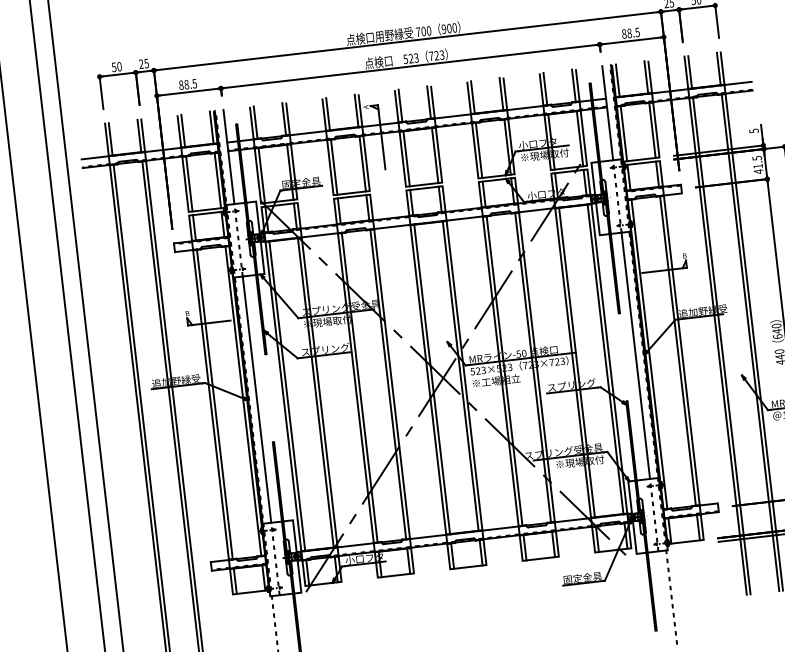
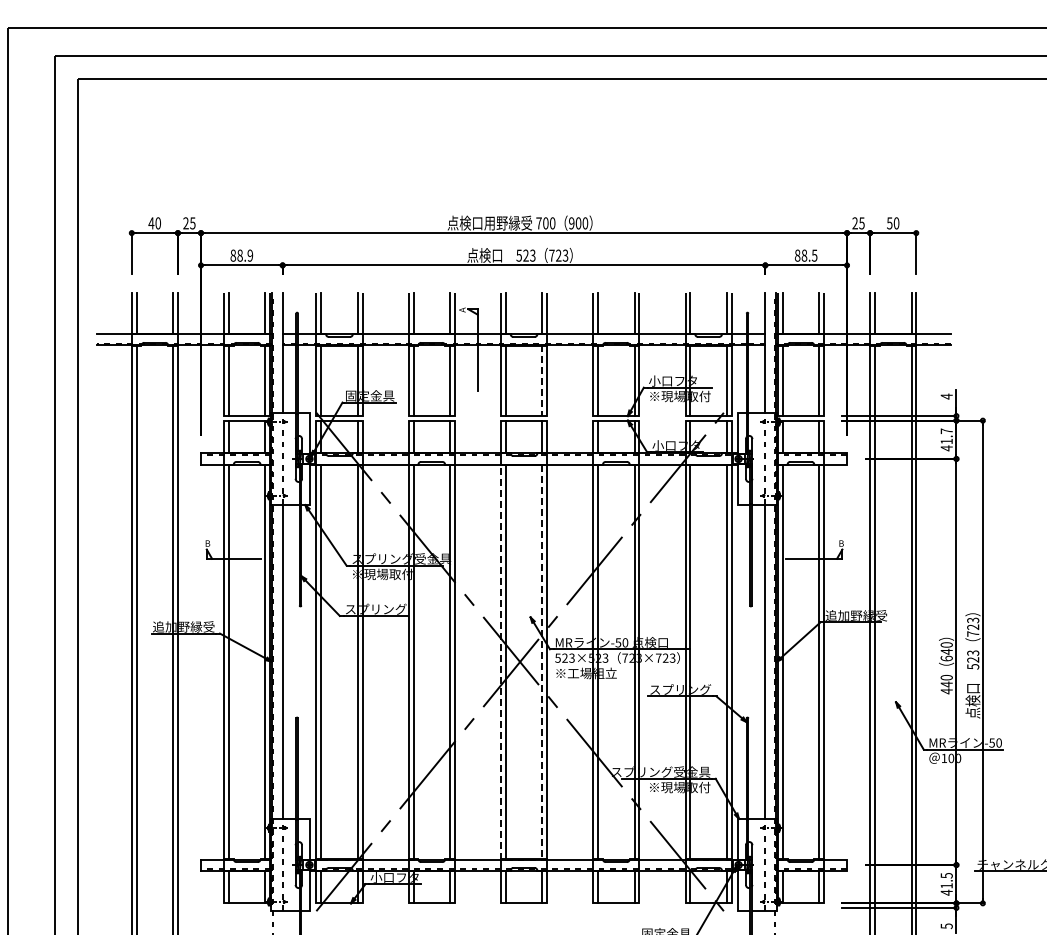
text: (114, 67) -> (151, 223), 50 -> 40
text: (194, 83) -> (250, 255), 88.5 -> 88.9
text: (753, 131) -> (946, 396), 5 -> 4
line: (435, 155) -> (542, 381), solid -> dashed
text: (757, 158) -> (946, 431), 41.5 -> 41.7
line: (460, 376) -> (542, 662), solid -> dashed
line: (427, 380) -> (500, 662), solid -> dashed

